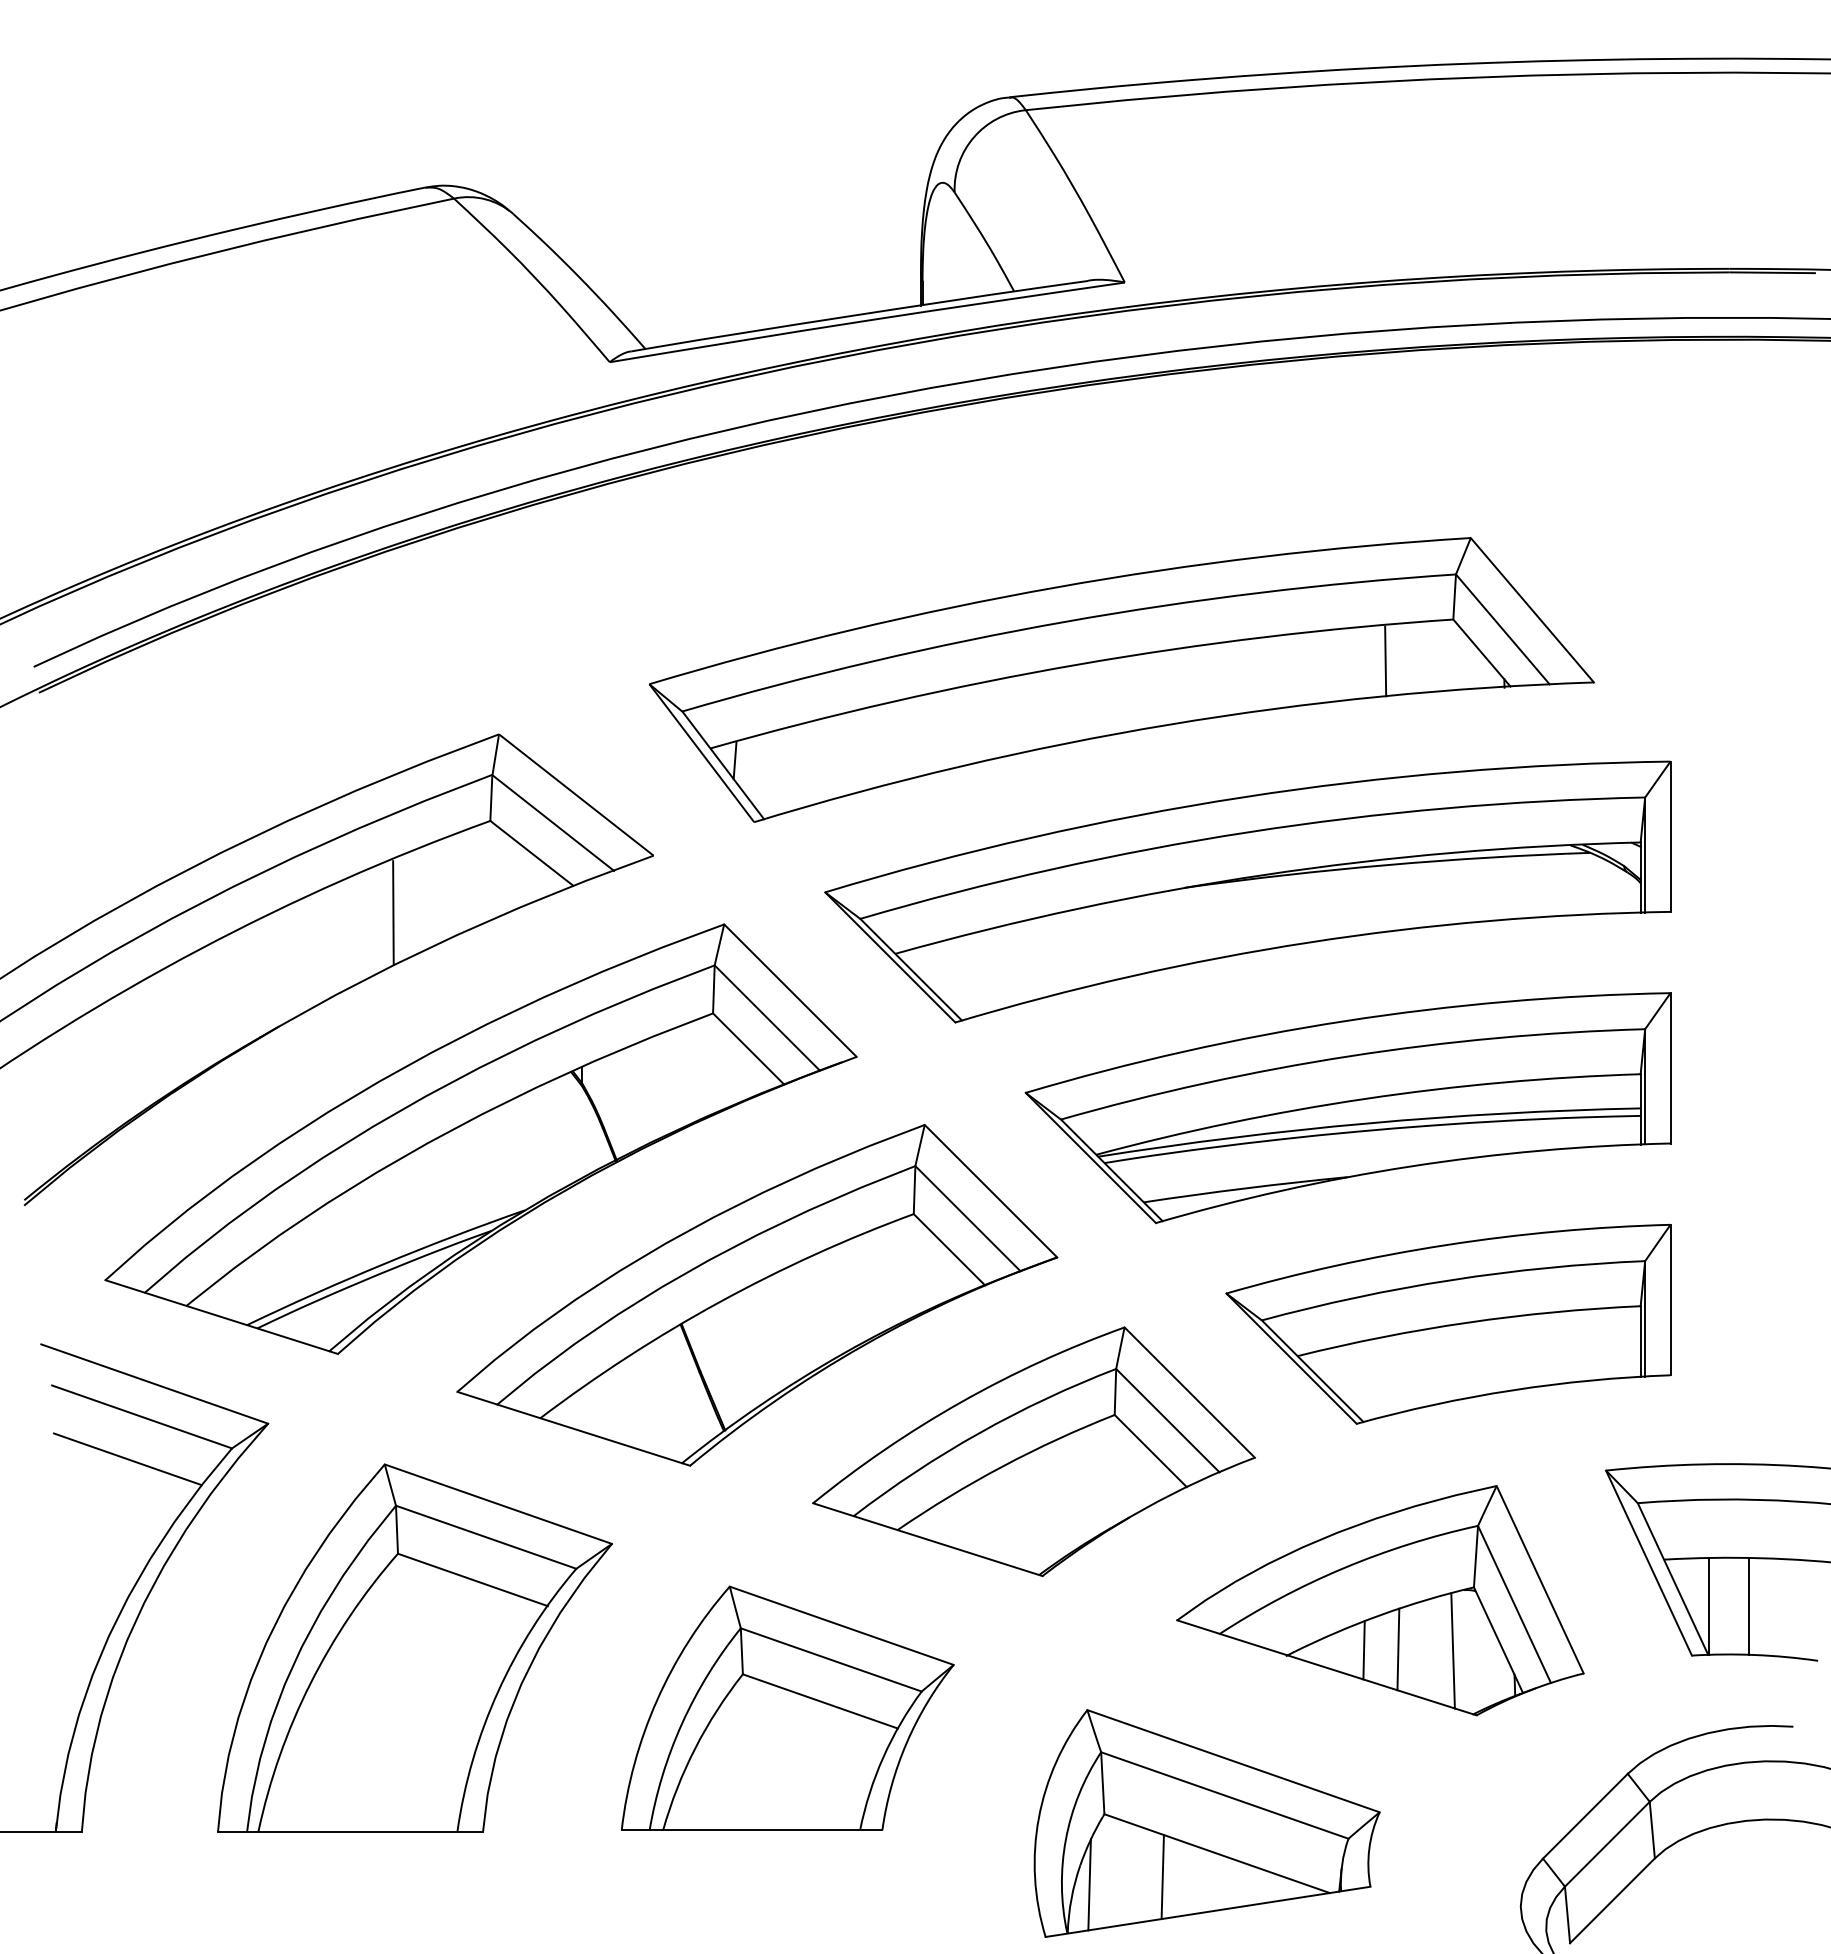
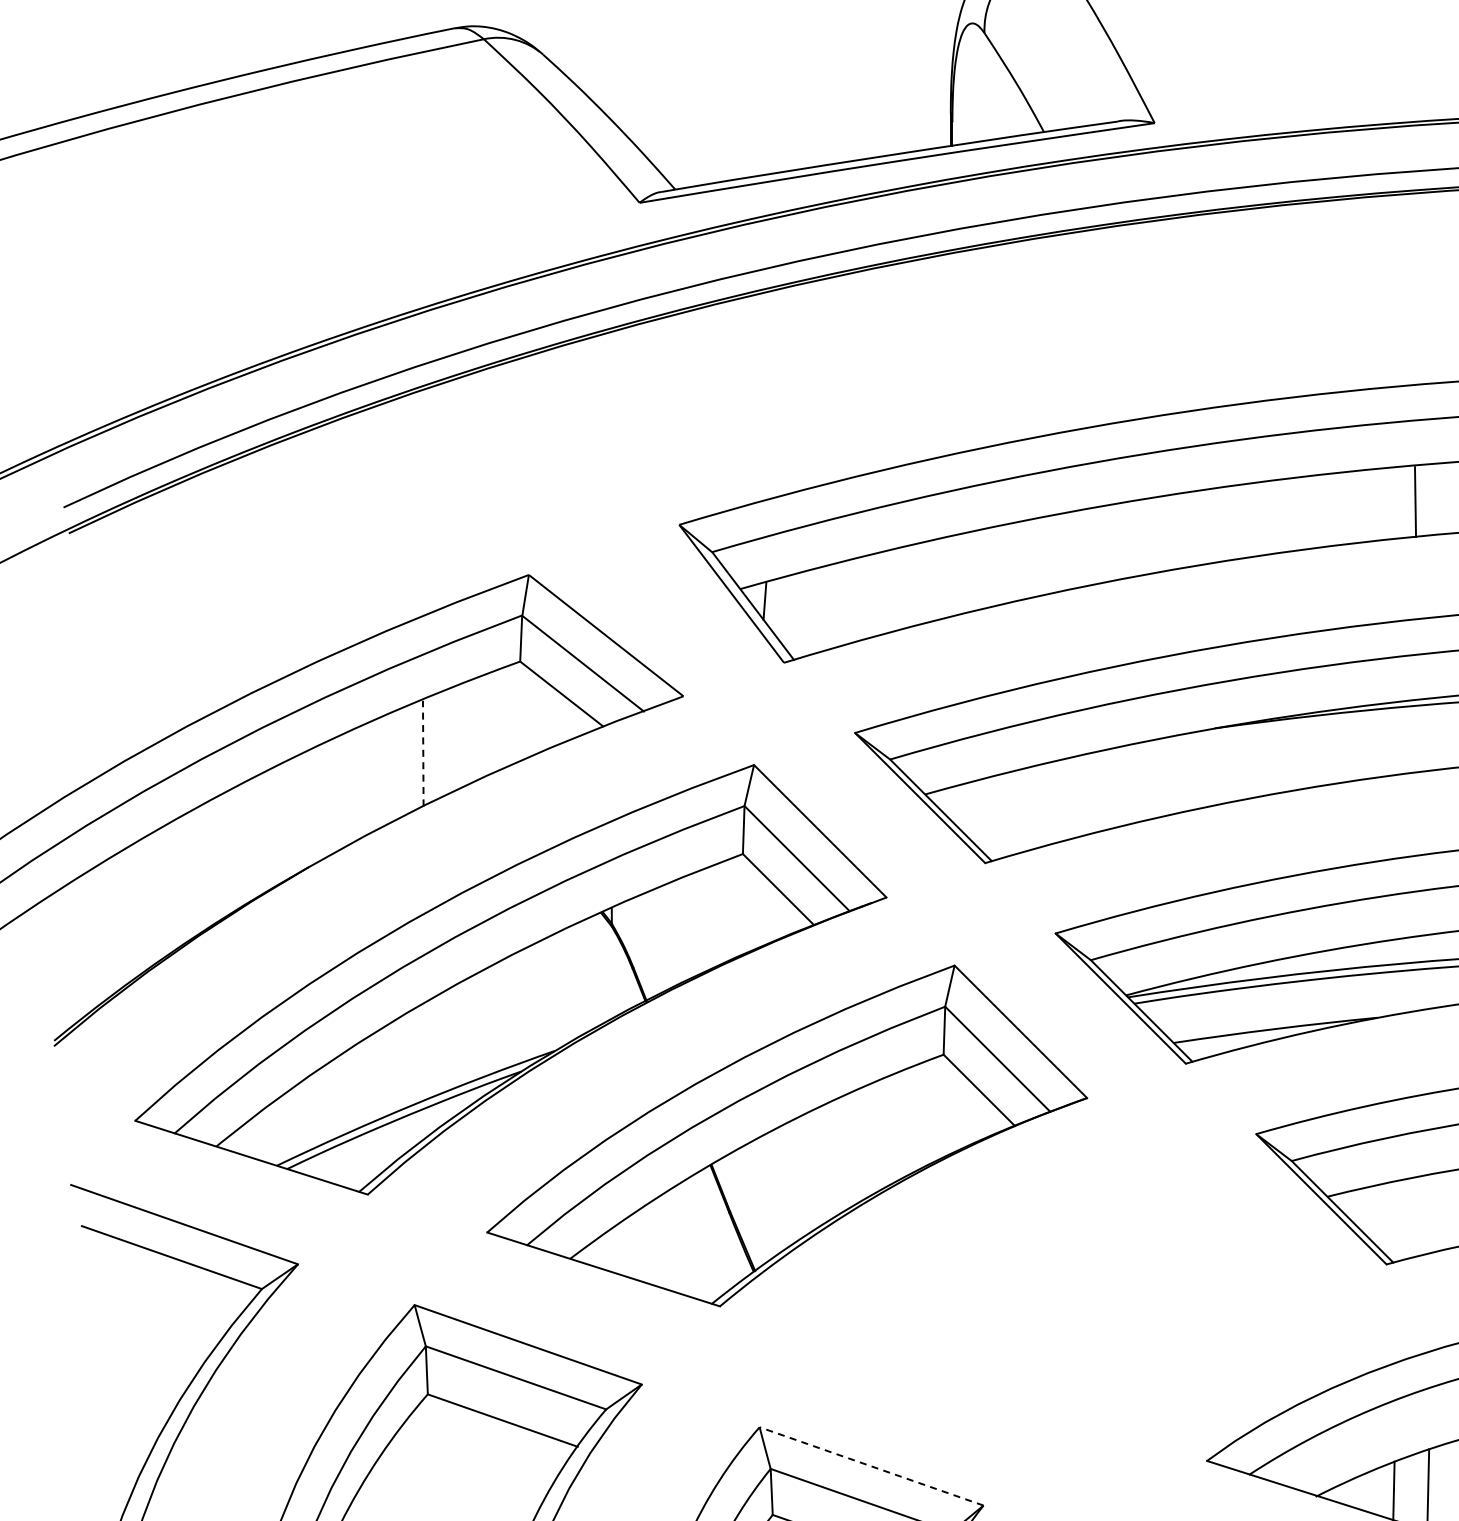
line: (393, 913) -> (423, 754), solid -> dashed
part: (1033, 1451) -> (1063, 1292), removed
line: (127, 1459) -> (157, 1300), removed
line: (841, 1625) -> (871, 1466), solid -> dashed

